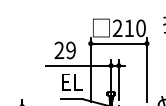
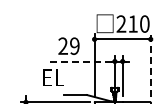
line: (77, 65) -> (81, 61), solid -> dashed
line: (146, 69) -> (150, 65), solid -> dashed
text: (72, 82) -> (54, 78), moved

